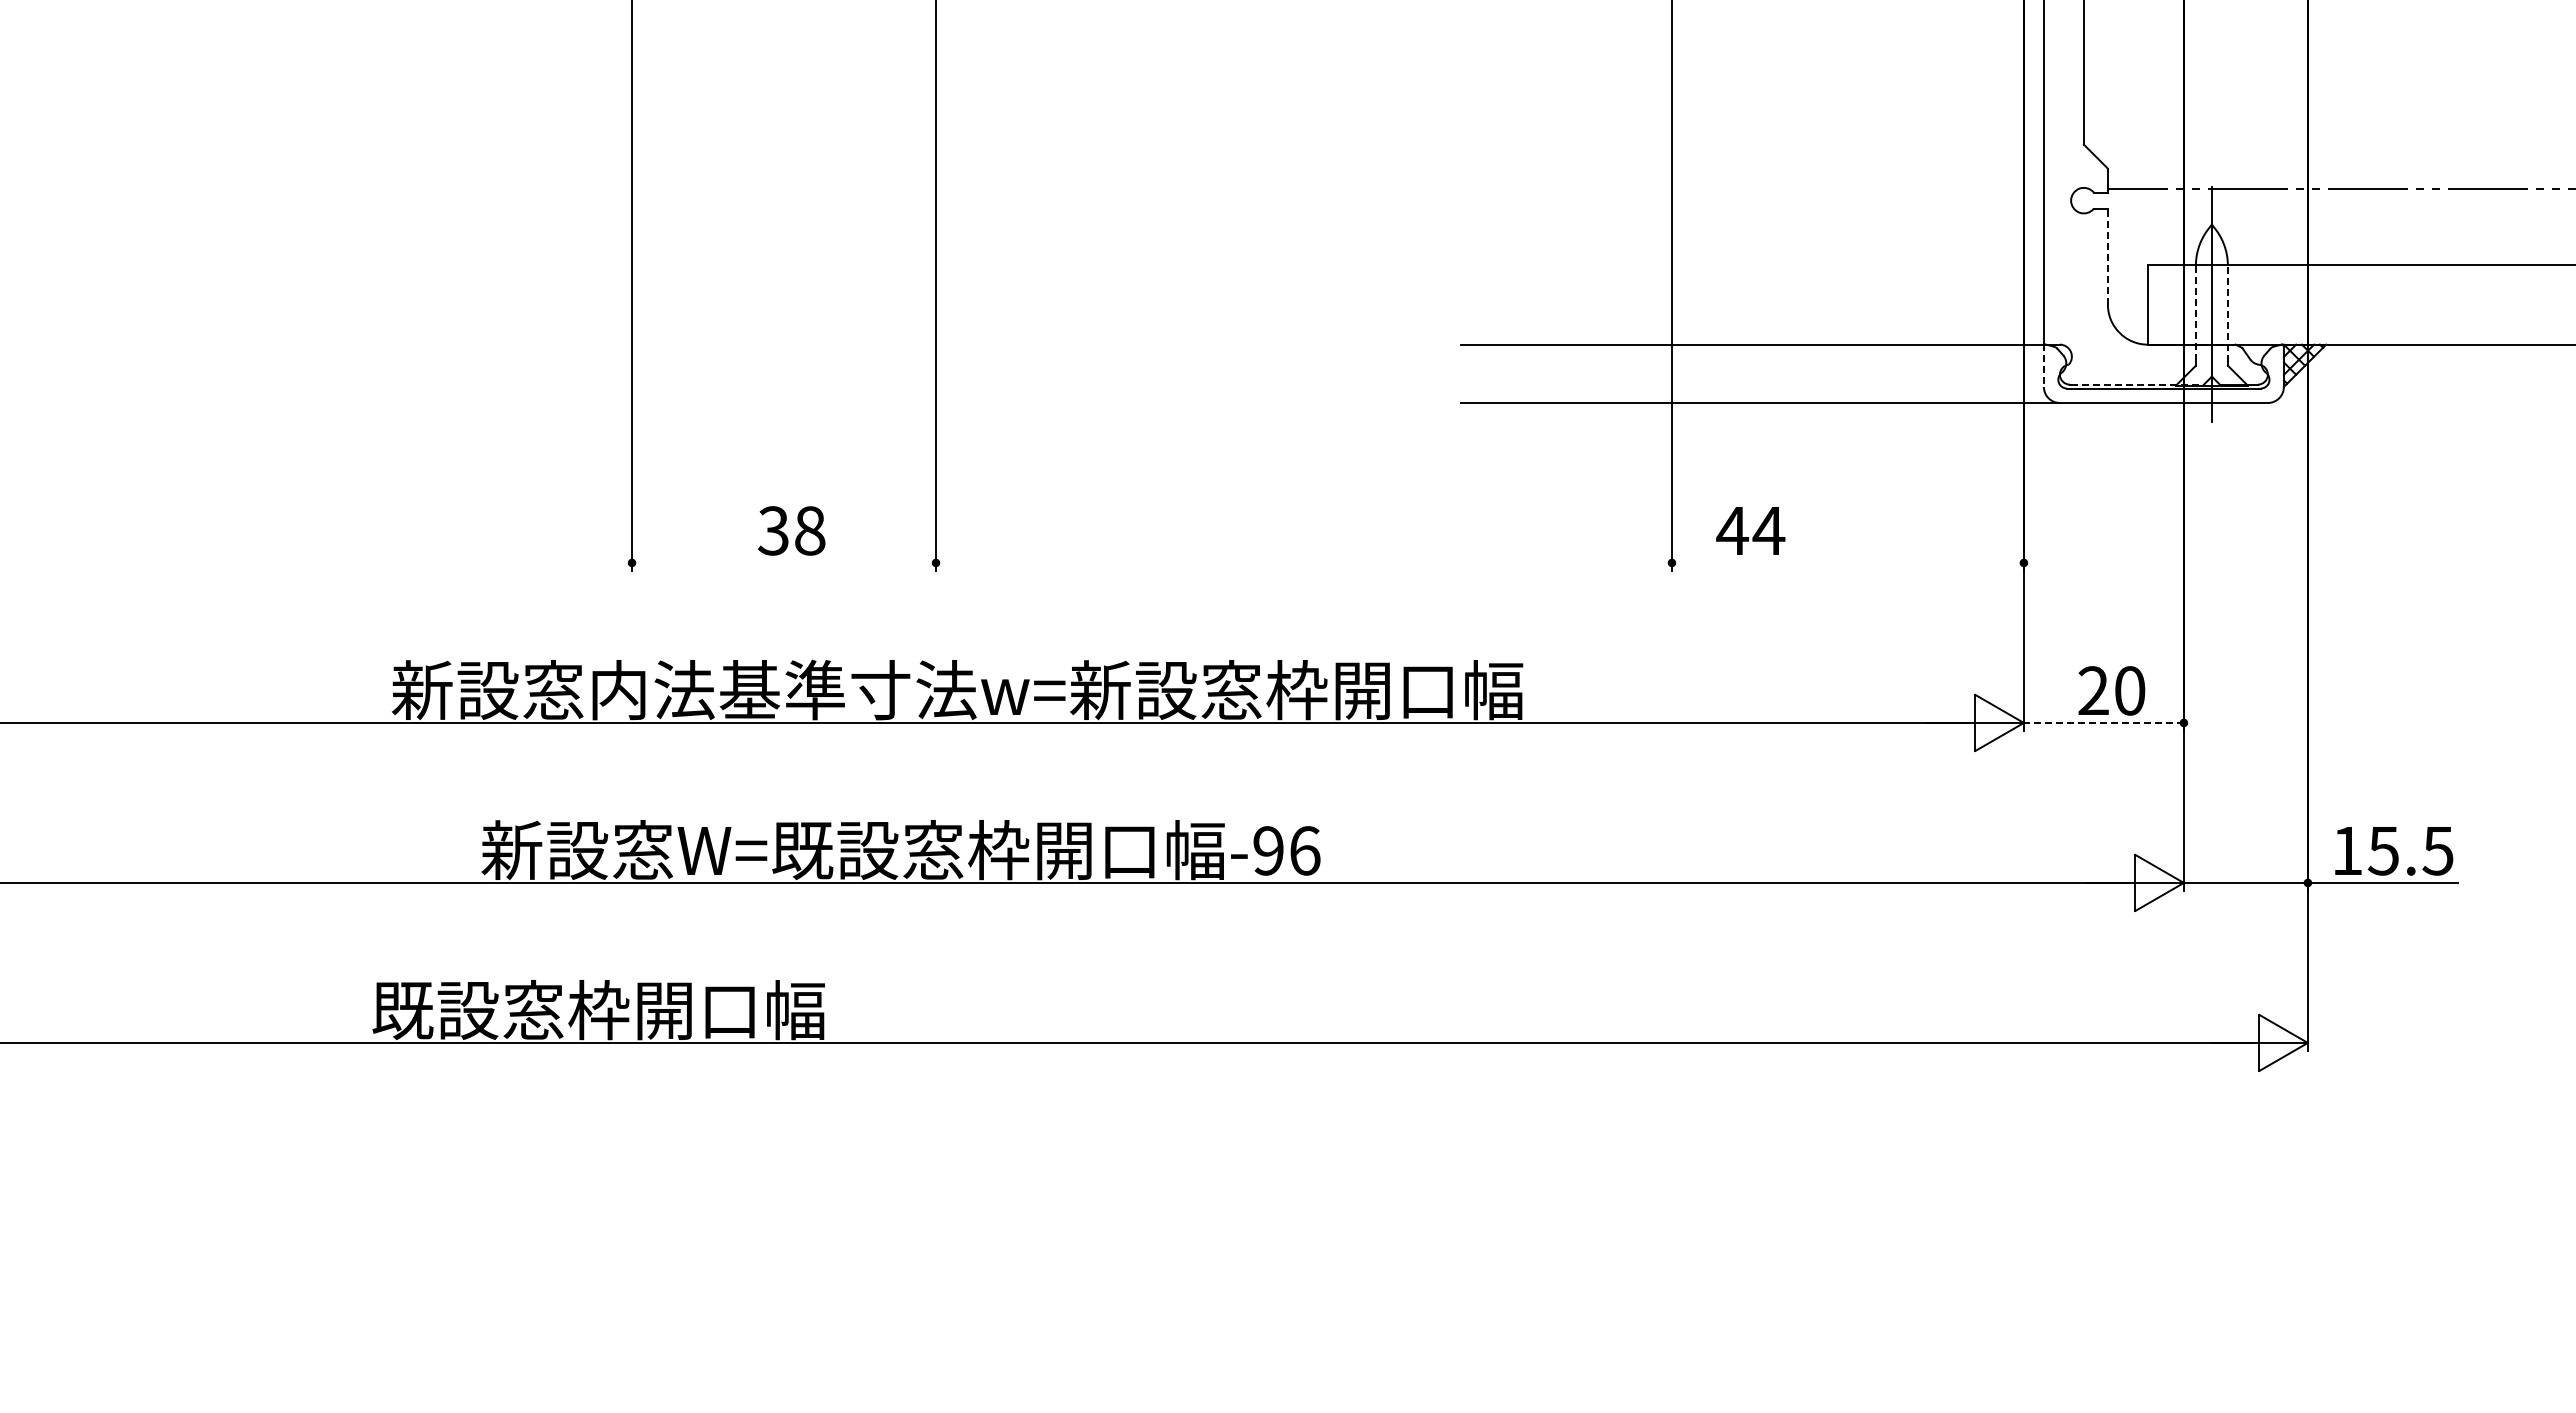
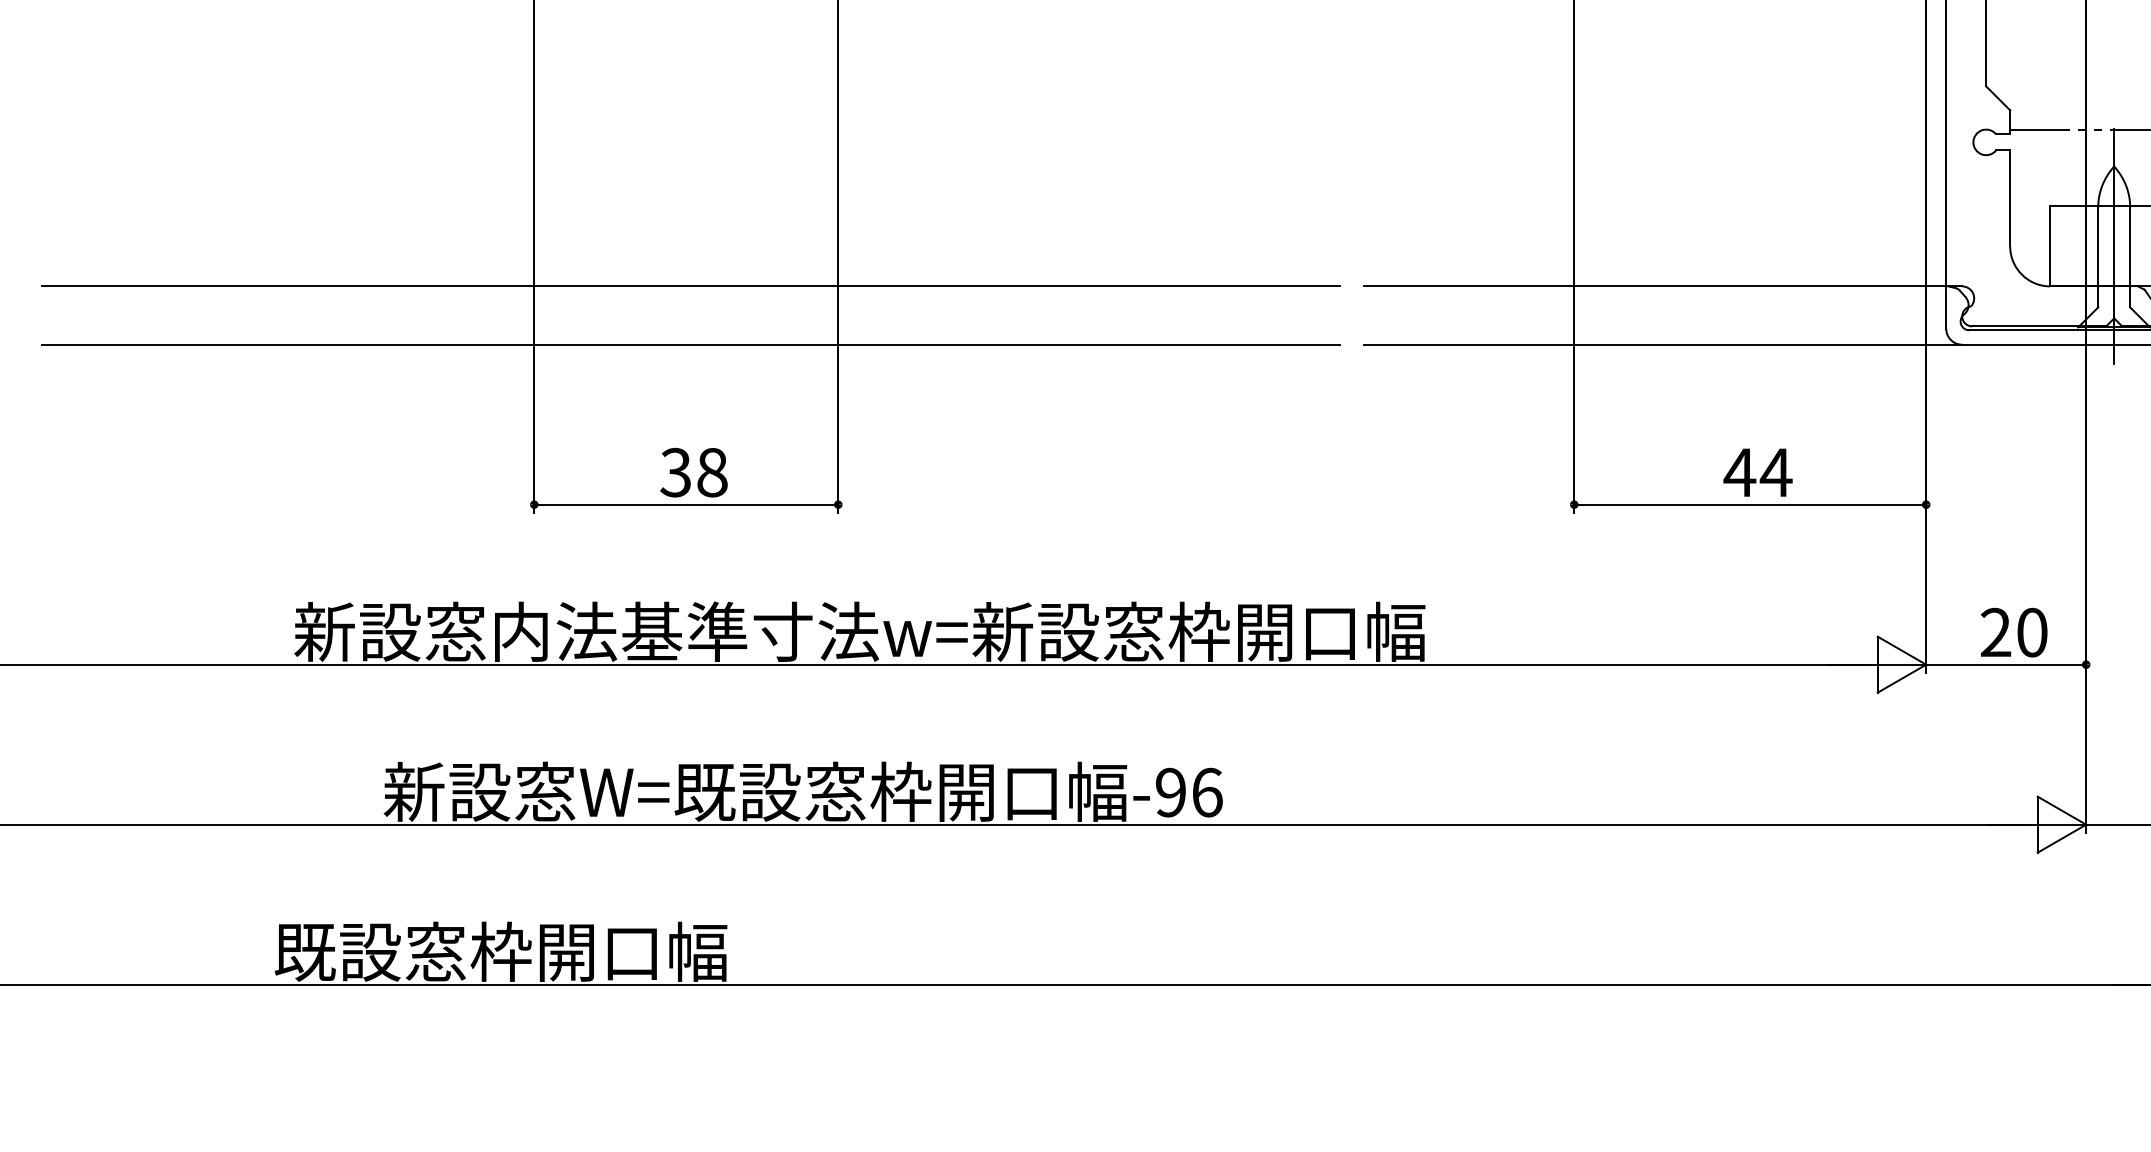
line: (2107, 256) -> (2009, 198), dashed -> solid
line: (2195, 313) -> (2097, 255), dashed -> solid
line: (2227, 313) -> (2129, 255), dashed -> solid
line: (788, 344) -> (690, 286), added
line: (2043, 366) -> (1945, 308), dashed -> solid
line: (2138, 384) -> (2040, 326), dashed -> solid
line: (788, 402) -> (690, 344), added
text: (1750, 530) -> (1757, 472), moved
line: (783, 562) -> (685, 504), added
line: (1847, 562) -> (1749, 504), added
line: (2103, 722) -> (2005, 664), dashed -> solid

